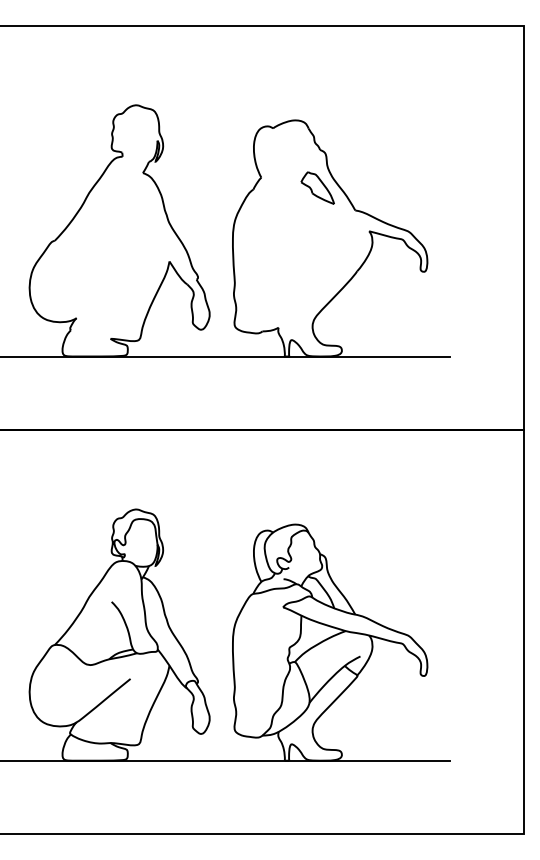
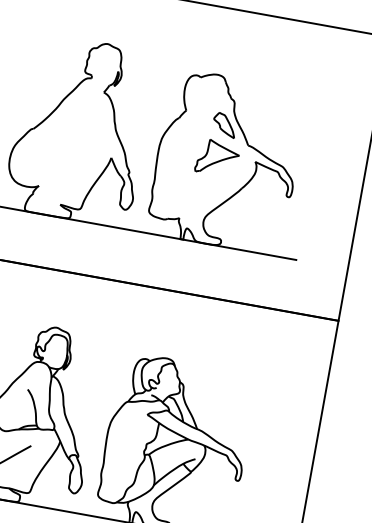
part: (315, 234) -> (217, 157), added

